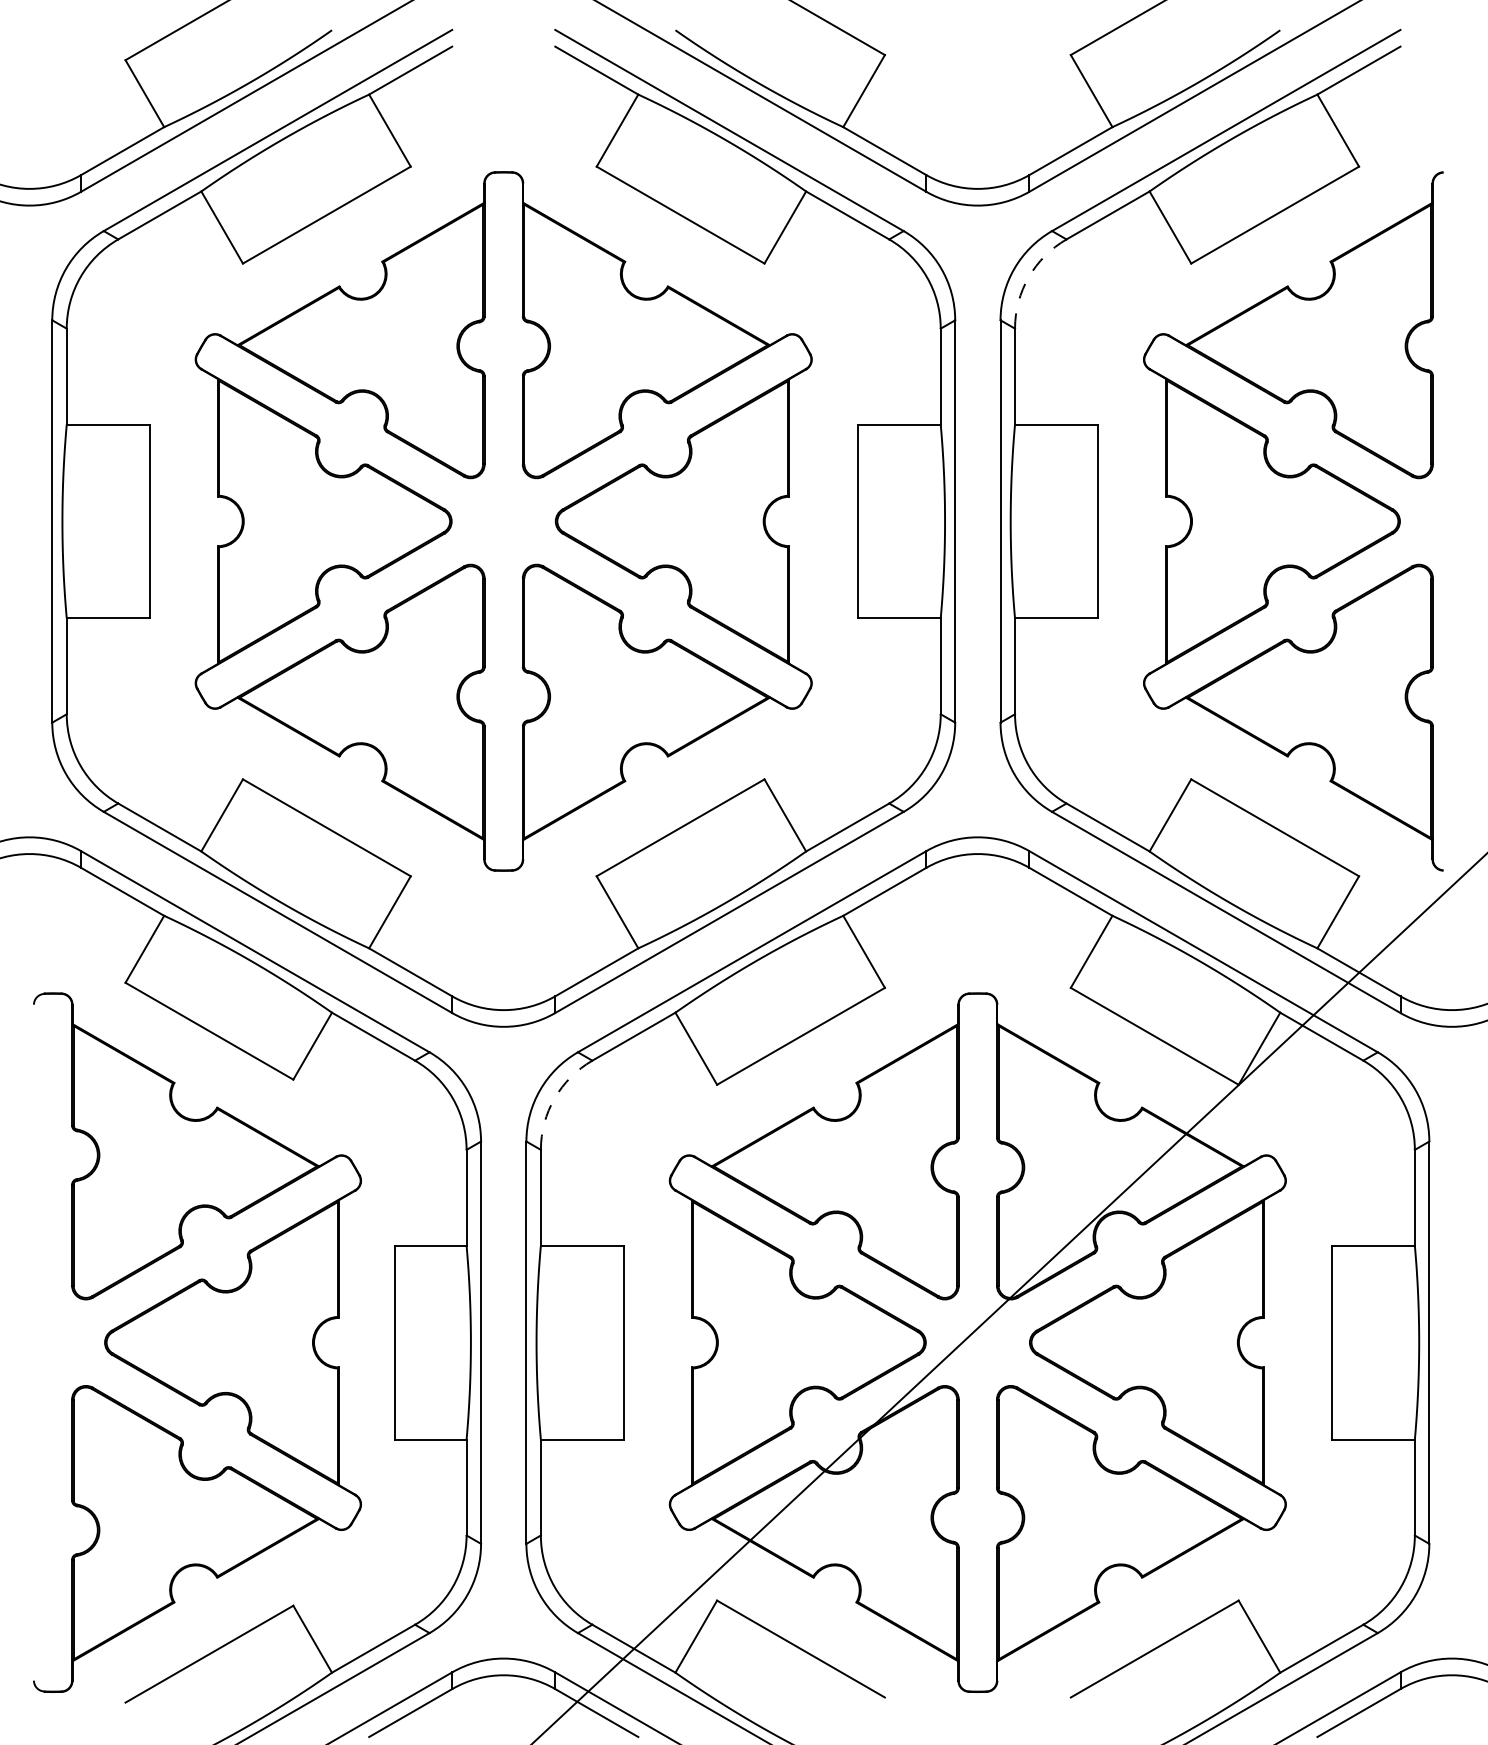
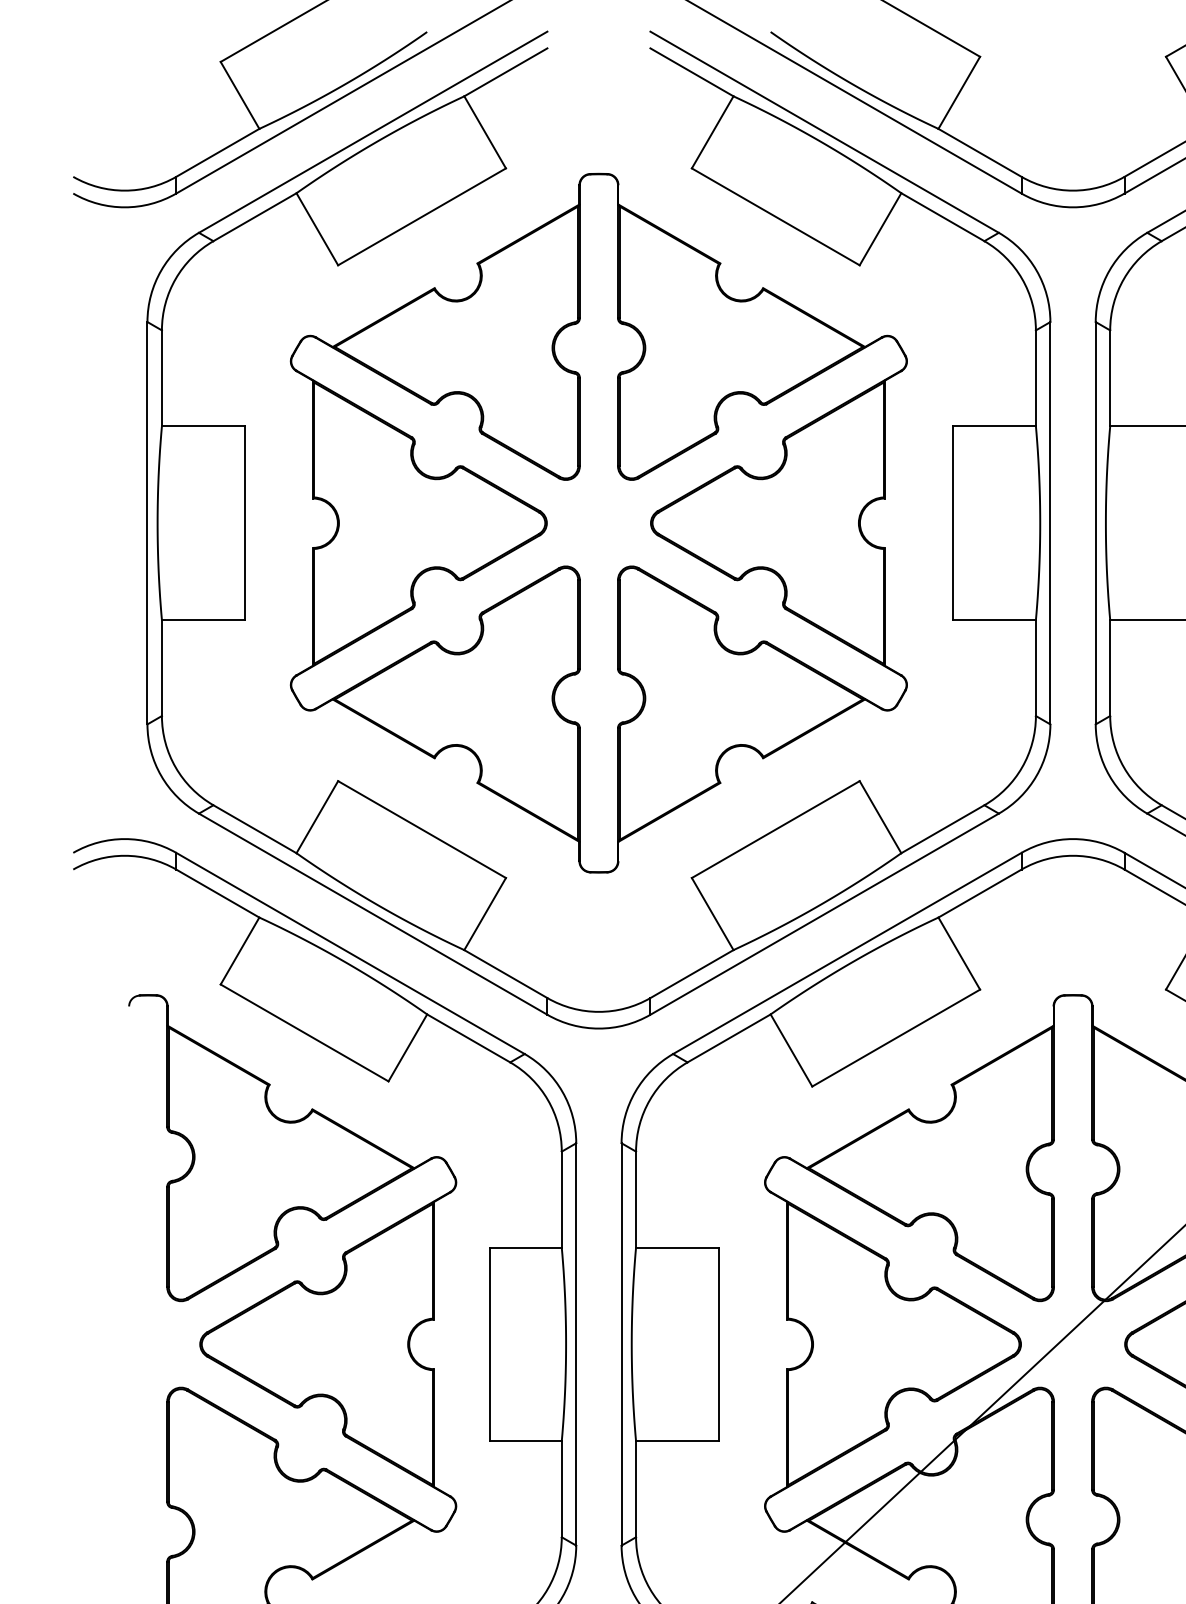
arc: (1028, 277) -> (1123, 279), dashed -> solid
arc: (554, 1098) -> (649, 1100), dashed -> solid

